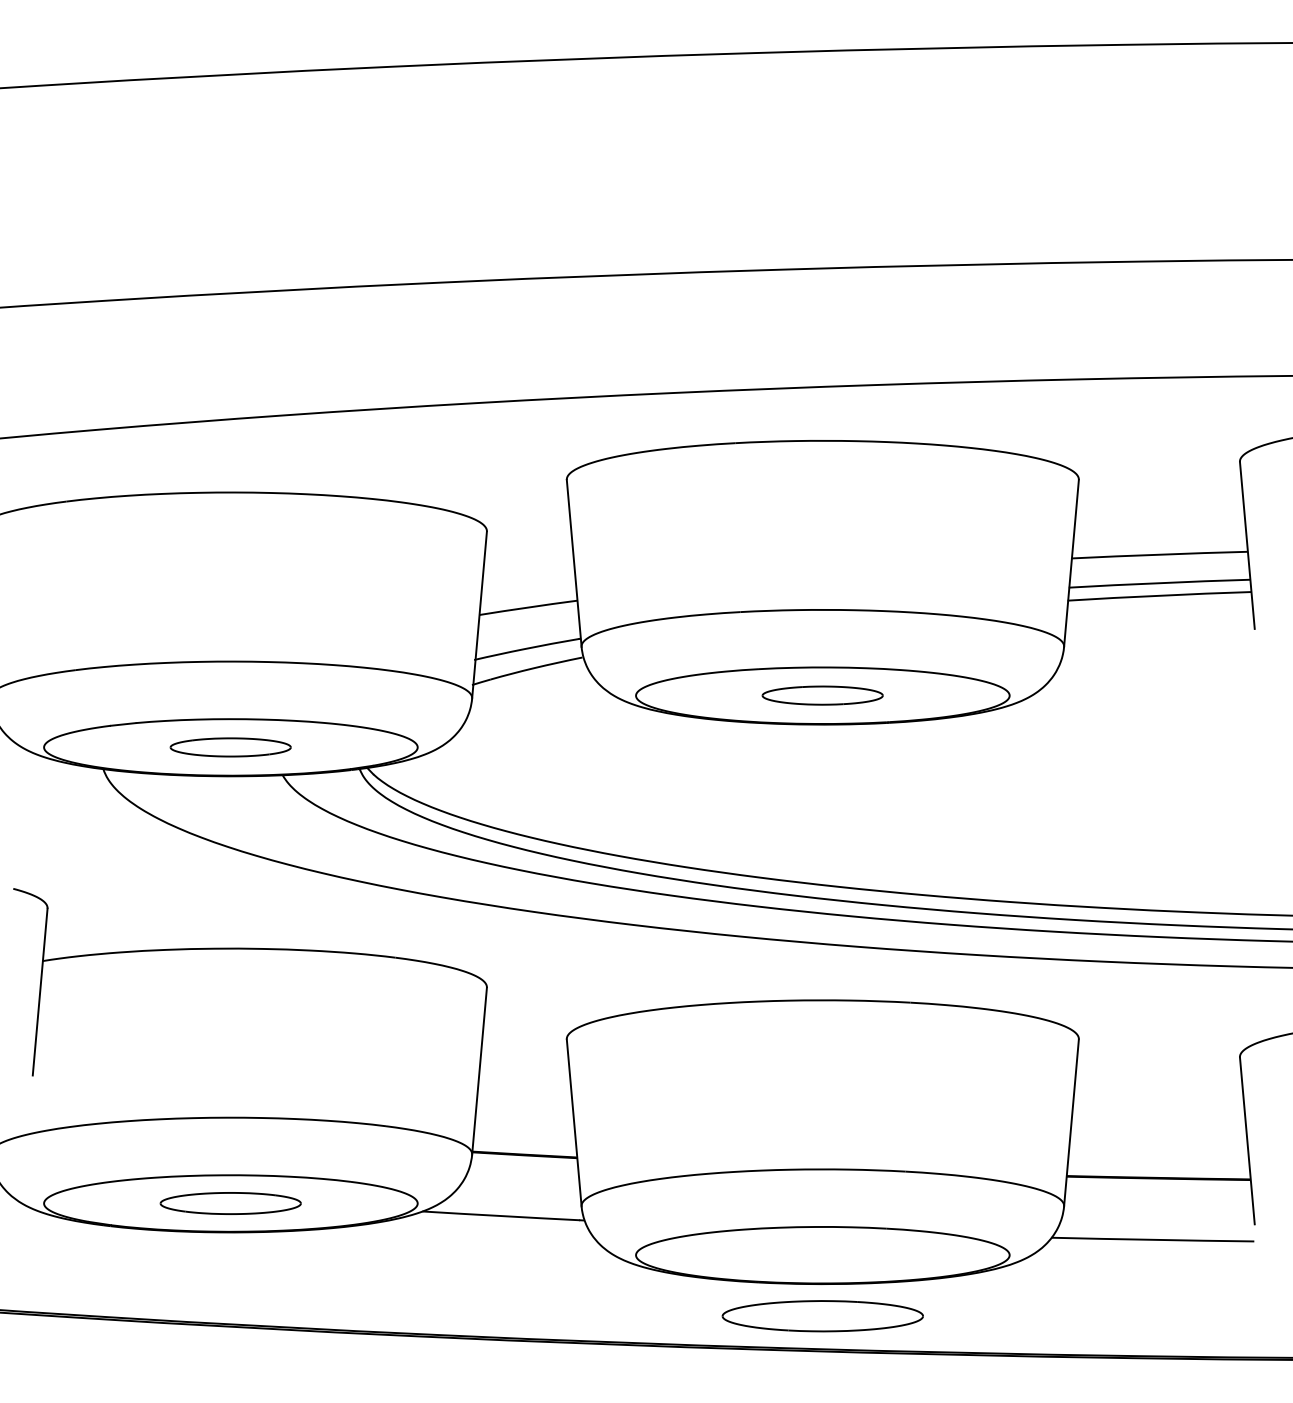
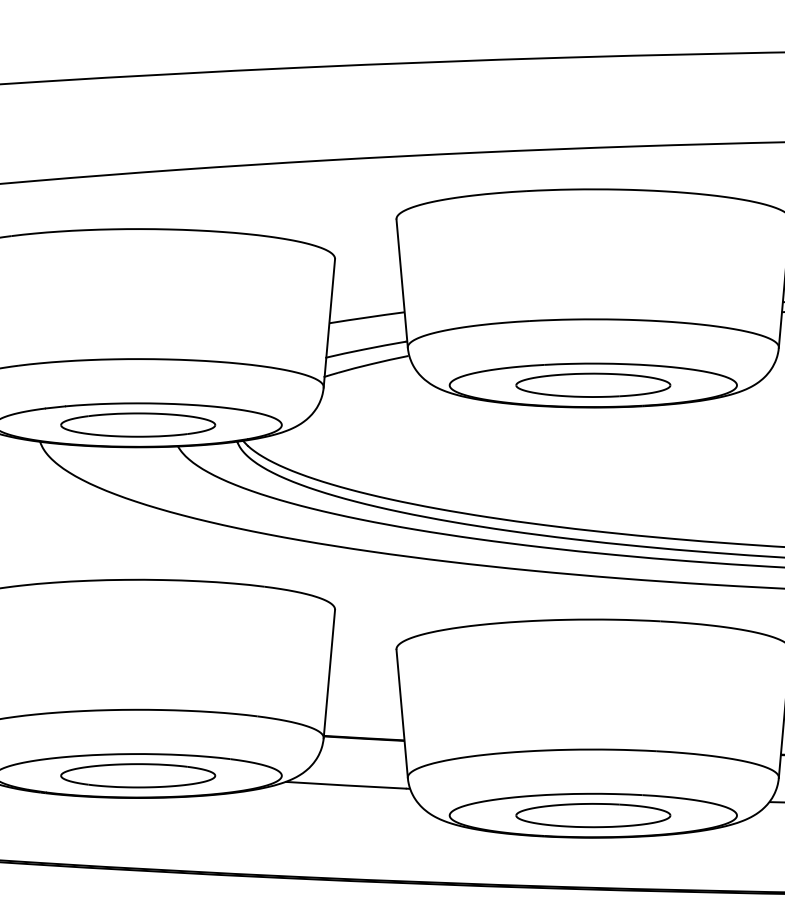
part: (822, 695) -> (593, 385), size x1.67
part: (230, 747) -> (137, 425), size x1.67
part: (230, 1203) -> (137, 775), size x1.43
part: (822, 1316) -> (593, 815), moved

